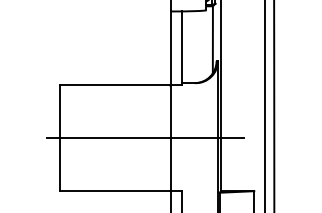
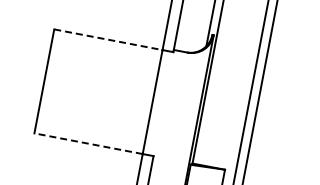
line: (115, 85) -> (108, 39), solid -> dashed
line: (145, 138) -> (128, 97), removed
line: (114, 191) -> (87, 143), solid -> dashed

